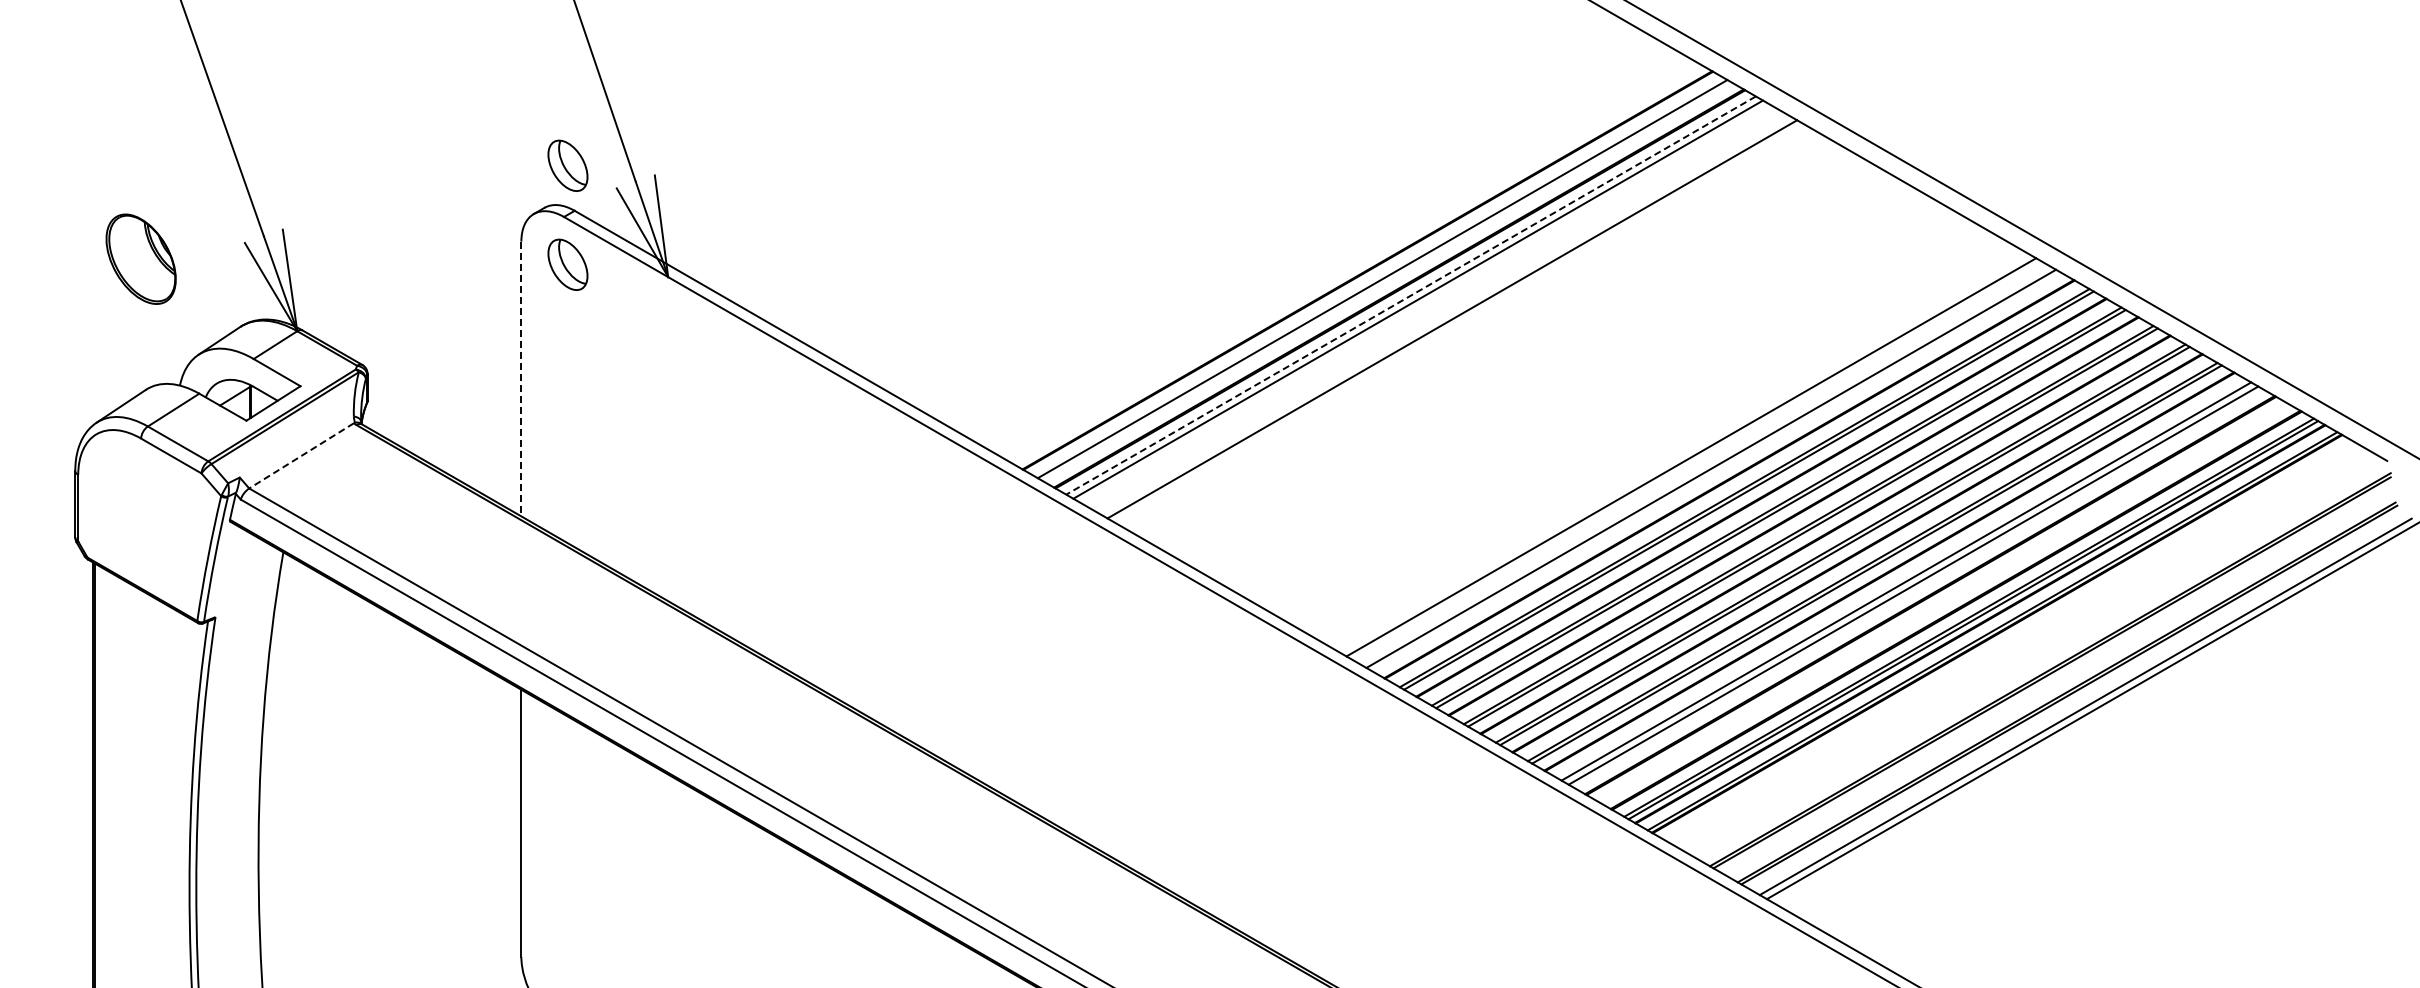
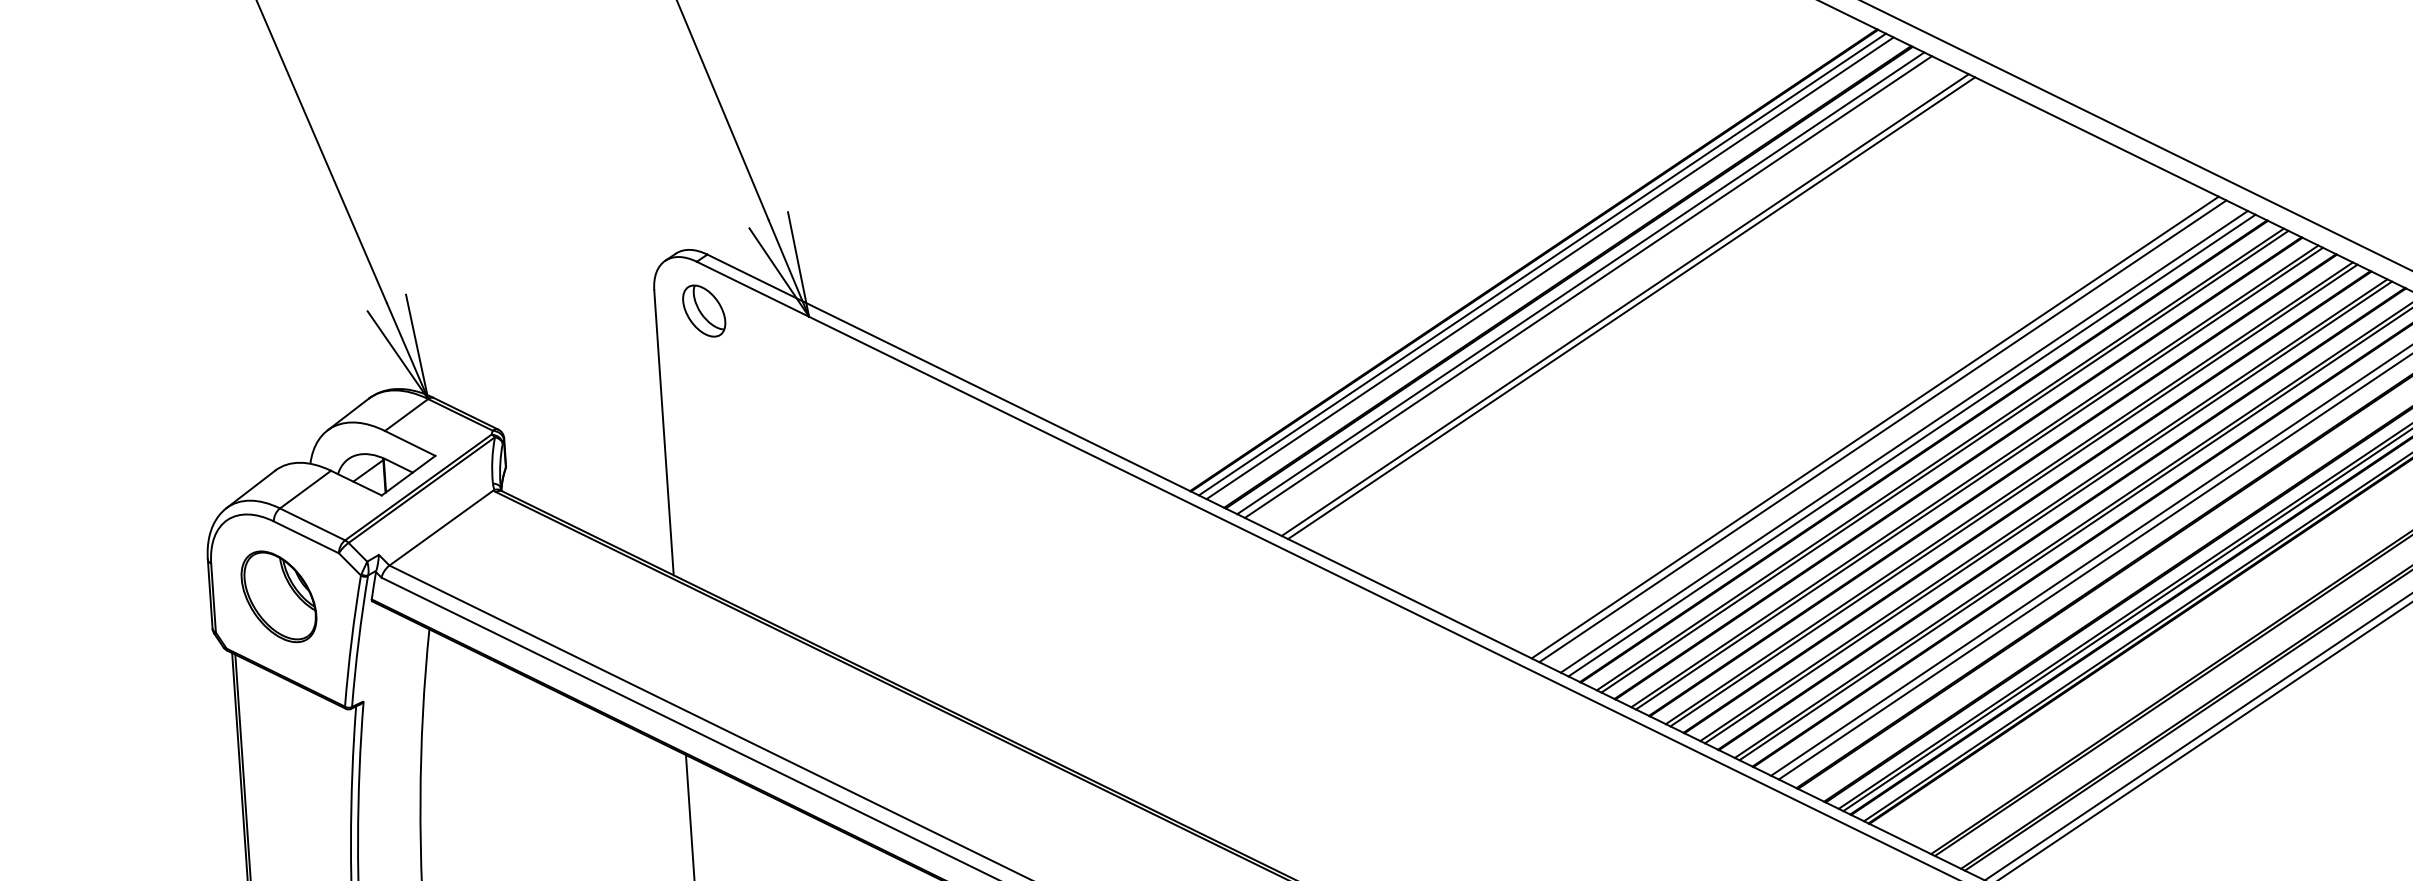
part: (567, 165) -> (696, 208), removed
part: (140, 258) -> (278, 596), moved
line: (1375, 274) -> (1542, 264), added
line: (1410, 295) -> (1580, 283), dashed -> solid
line: (1458, 322) -> (1631, 307), added
line: (521, 379) -> (664, 433), dashed -> solid
line: (1684, 453) -> (1875, 427), added
line: (301, 455) -> (441, 527), dashed -> solid
line: (1718, 472) -> (1912, 445), added

